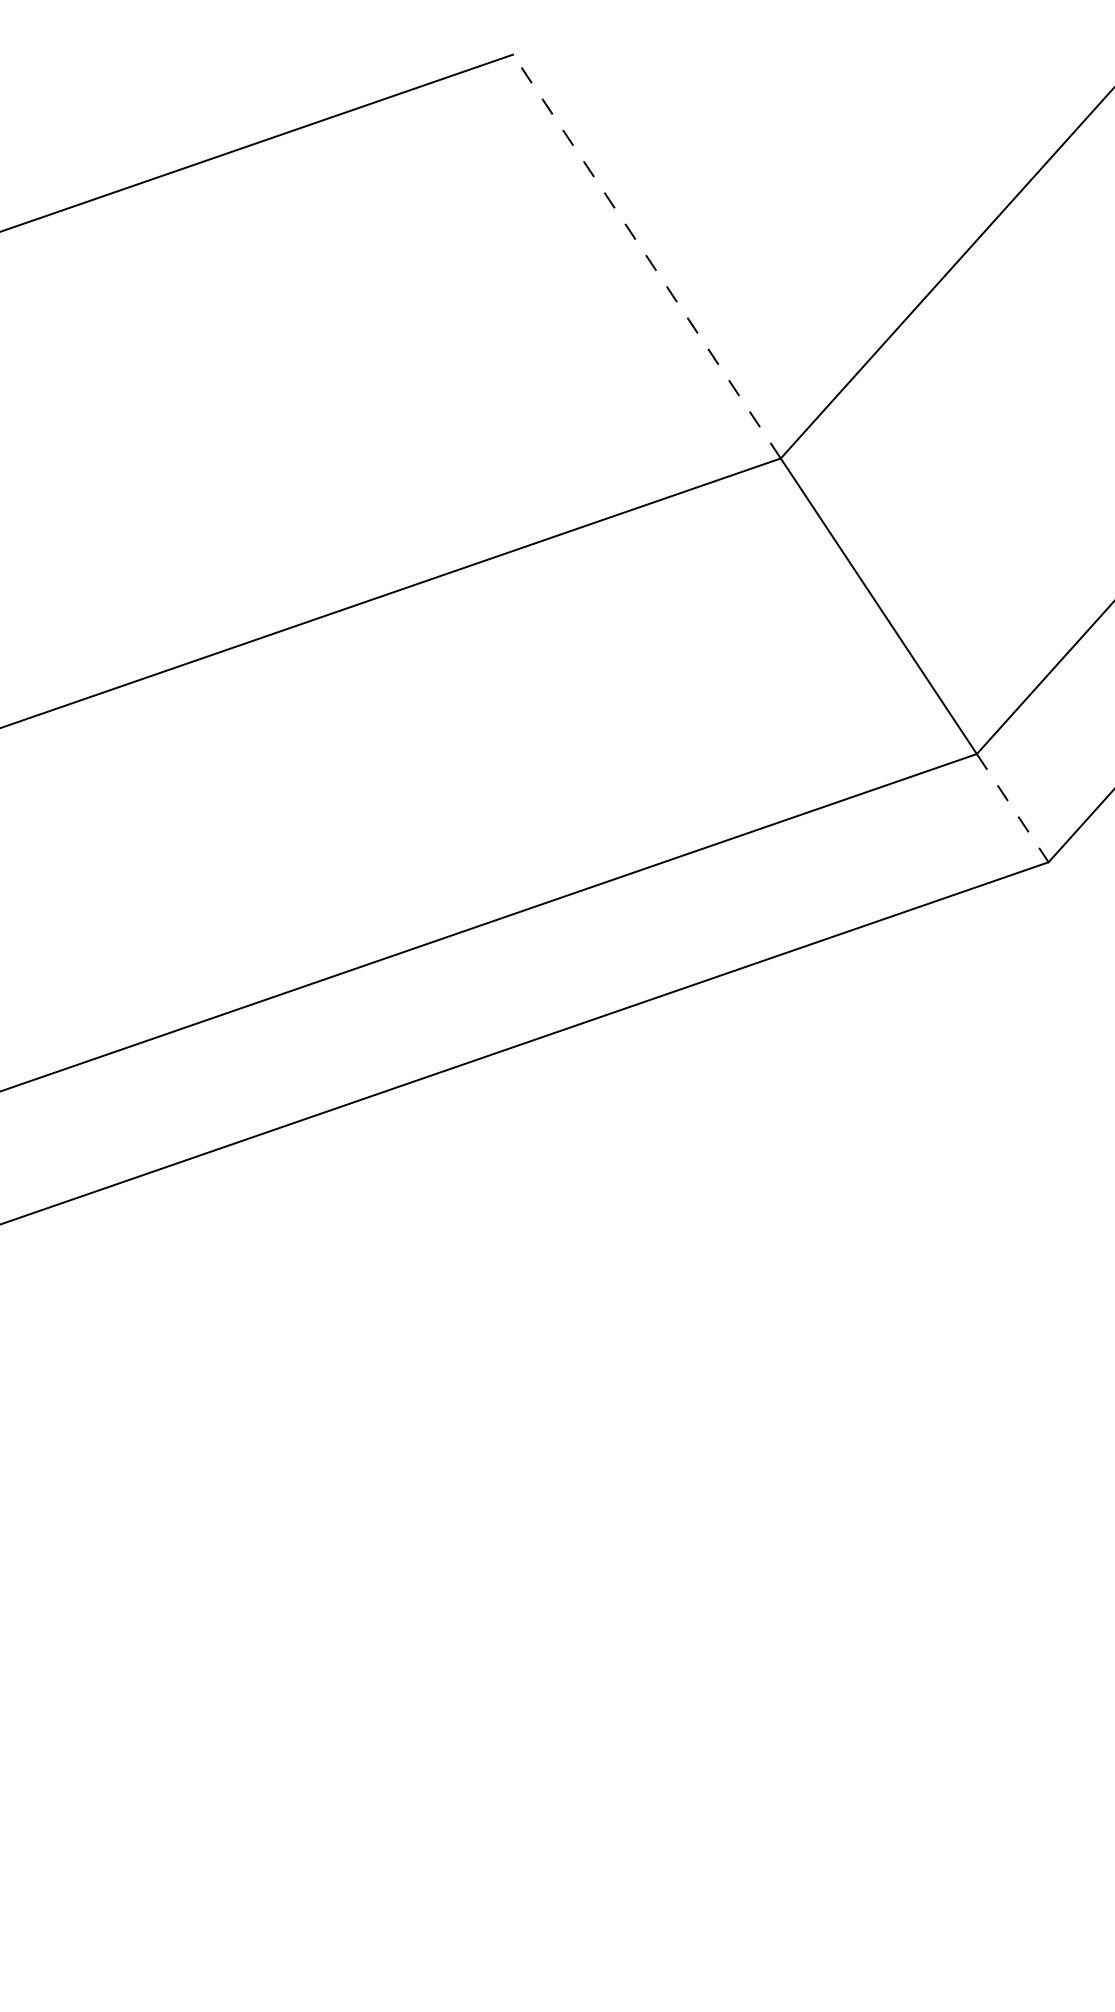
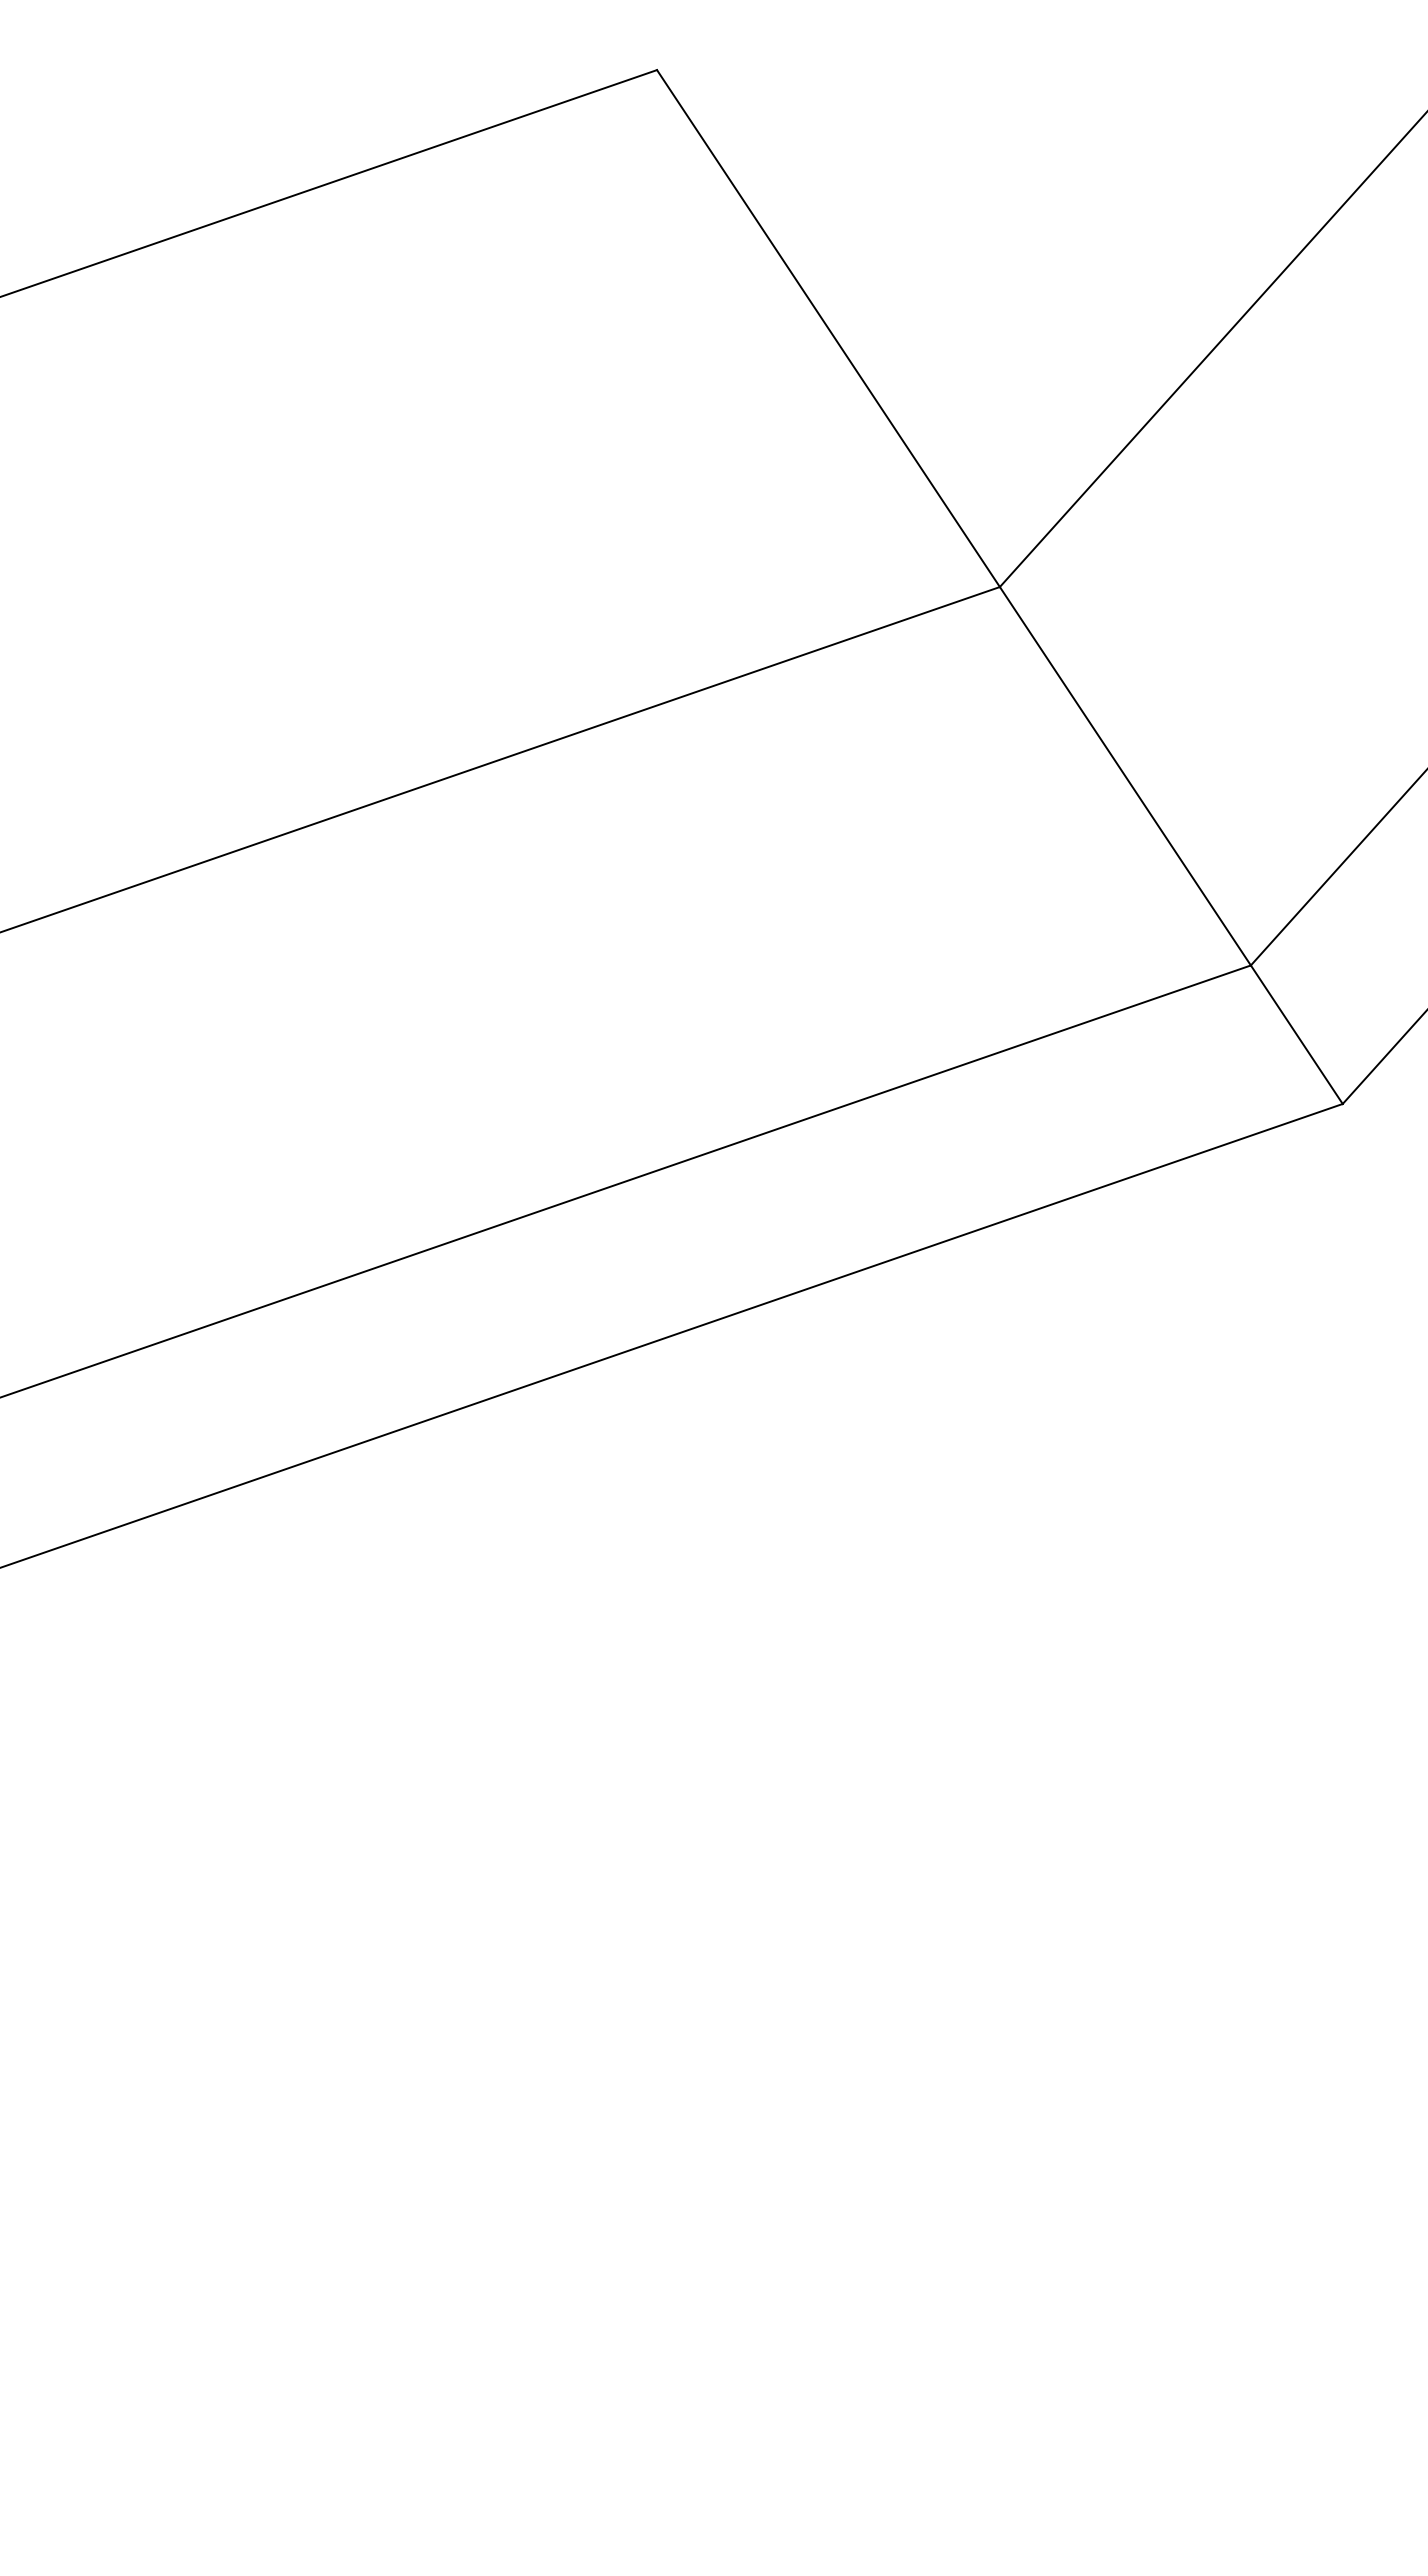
line: (646, 256) -> (828, 328), dashed -> solid
line: (1013, 808) -> (1297, 1035), dashed -> solid

